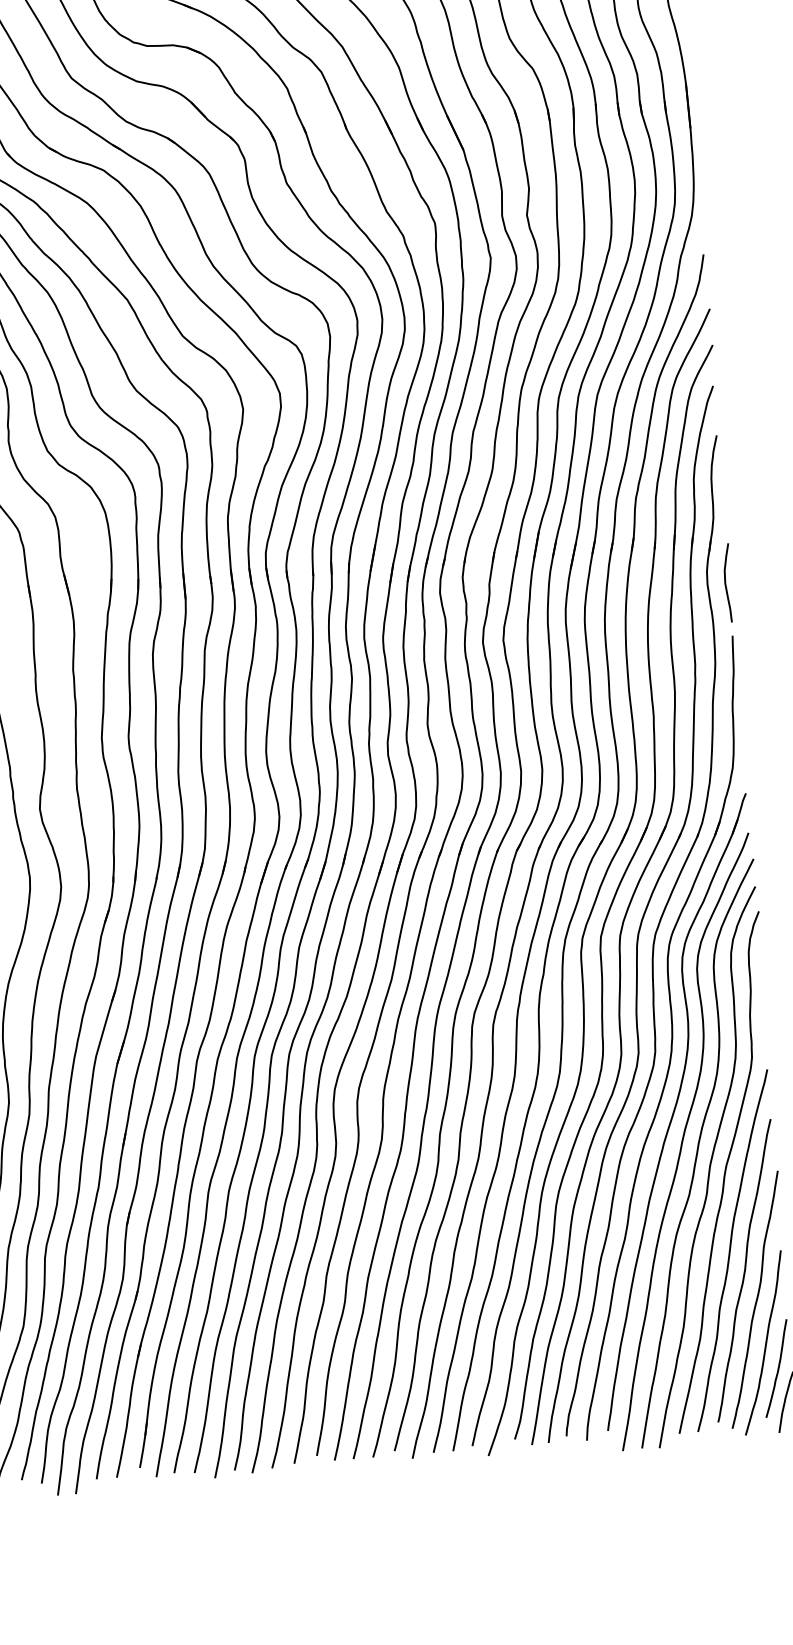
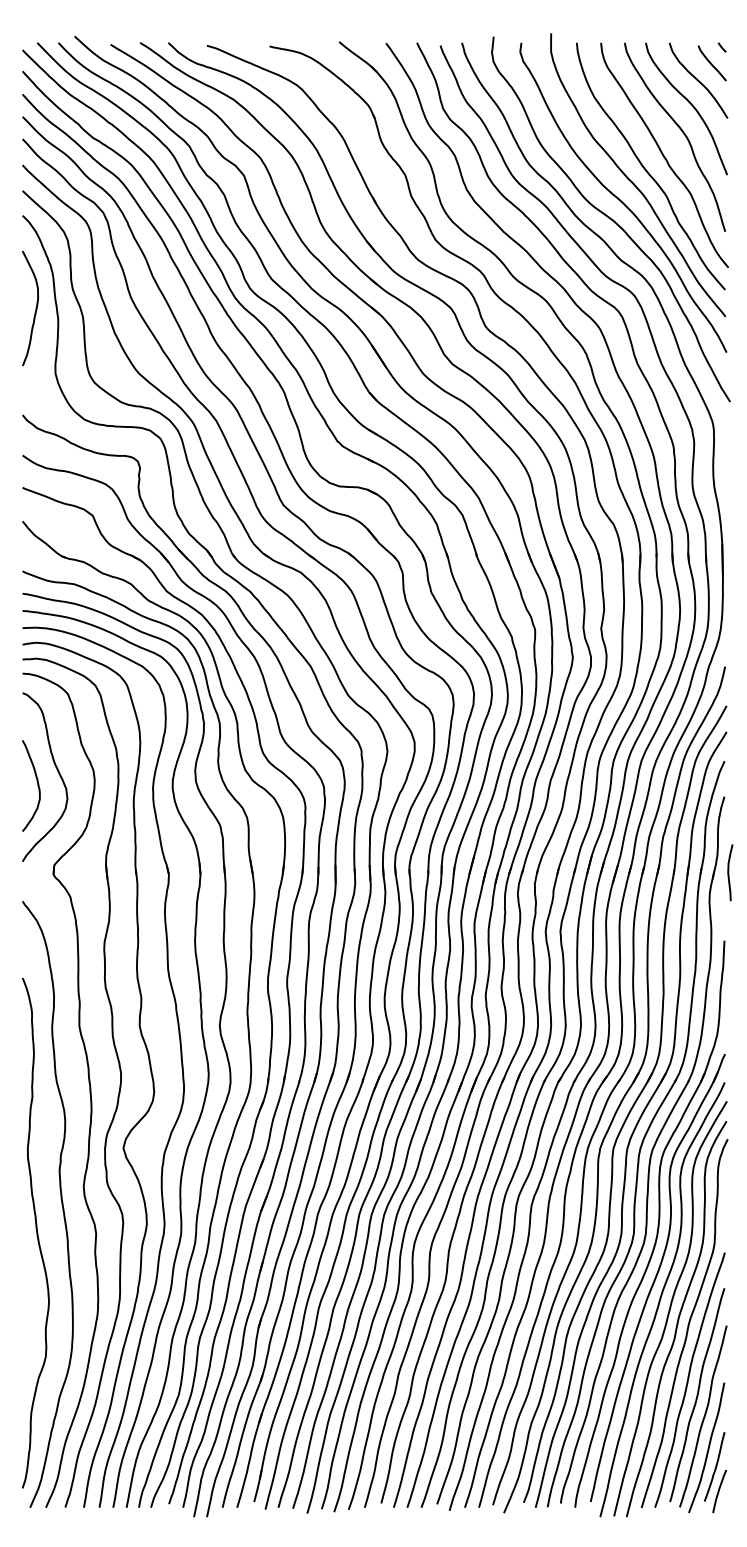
curve: (727, 582) -> (729, 872), moved

